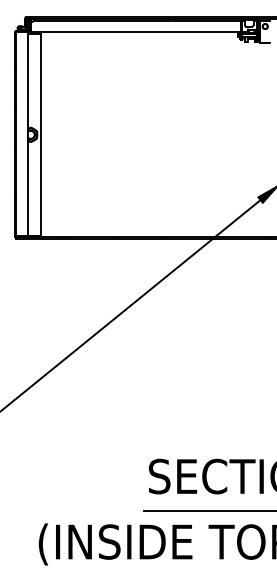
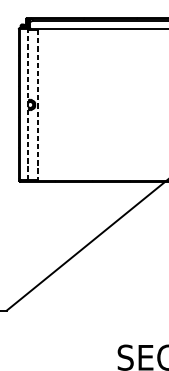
line: (27, 134) -> (27, 104), solid -> dashed
line: (40, 135) -> (37, 105), solid -> dashed

